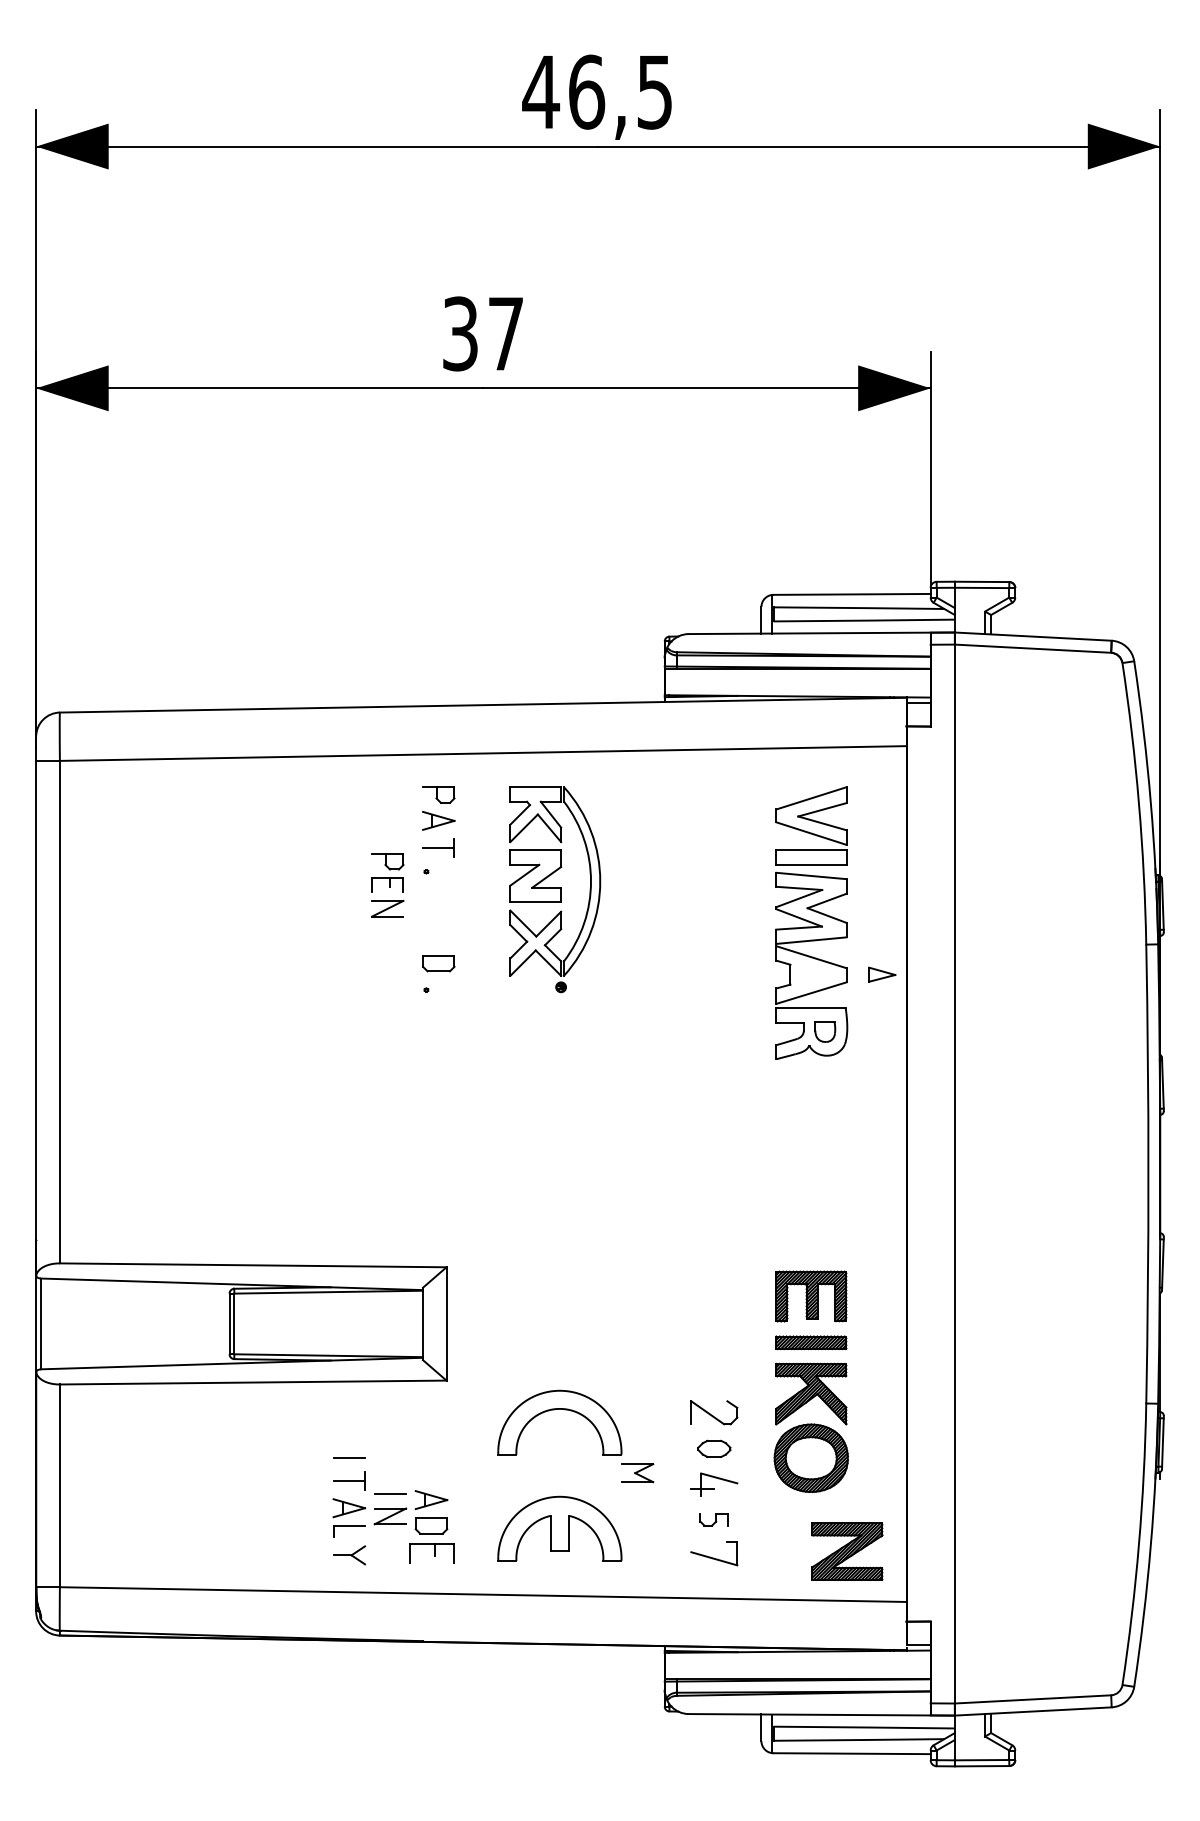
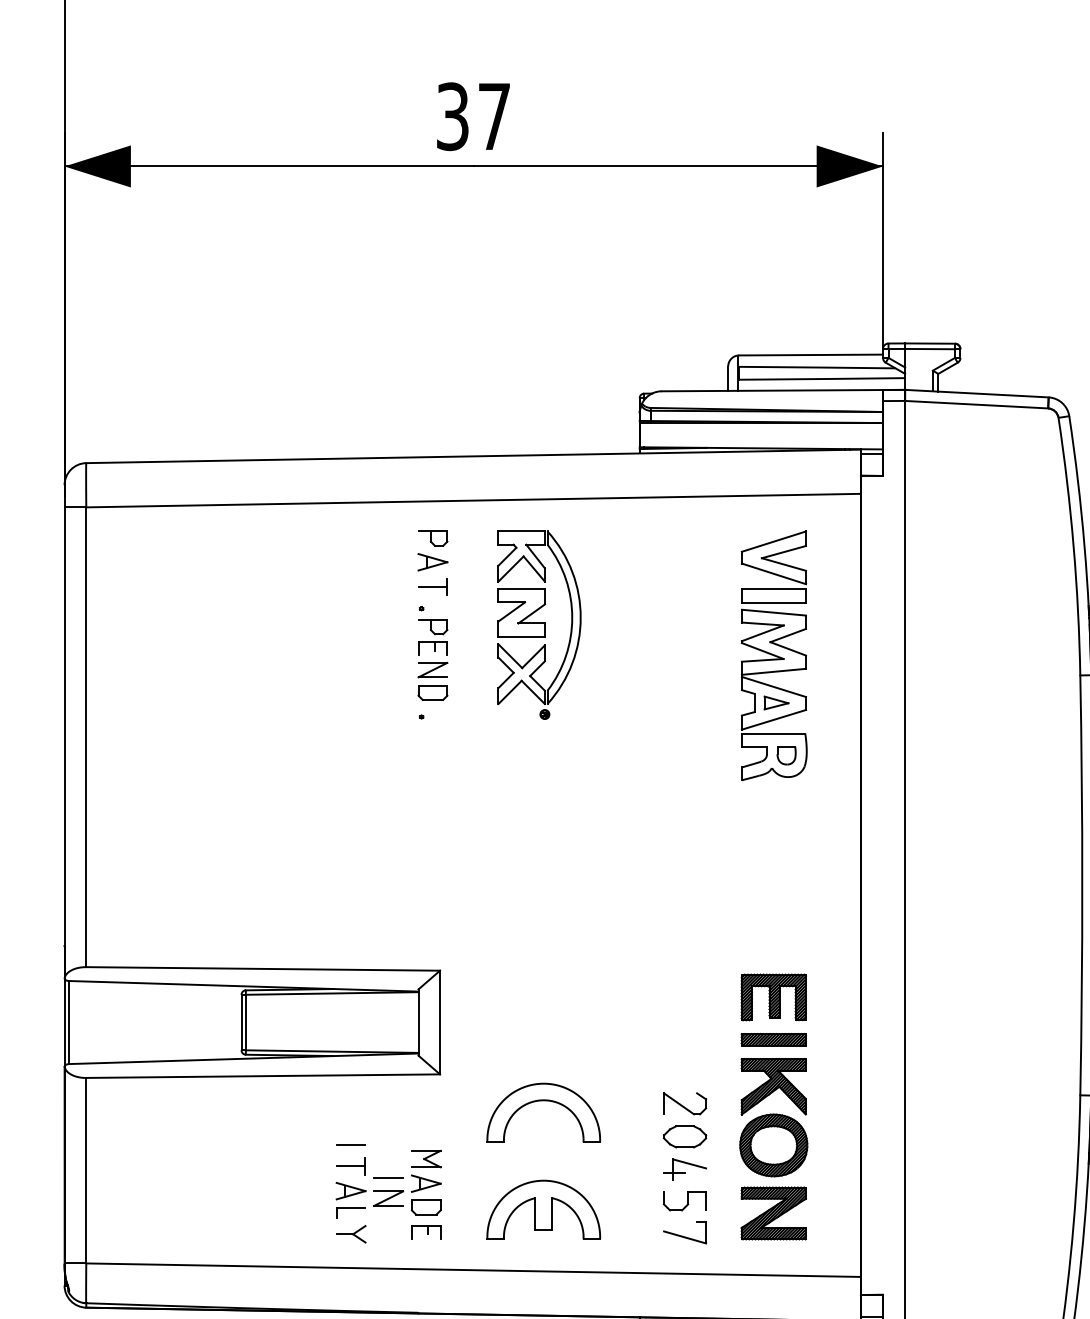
part: (387, 885) -> (432, 648), moved
part: (882, 974) -> (776, 702), moved
part: (714, 1448) -> (685, 1136), size x1.43
part: (637, 1473) -> (426, 1159), moved
part: (713, 1519) -> (684, 1201), size x1.67
part: (847, 1551) -> (773, 1213), moved
part: (431, 1552) -> (426, 1231), size x0.71

